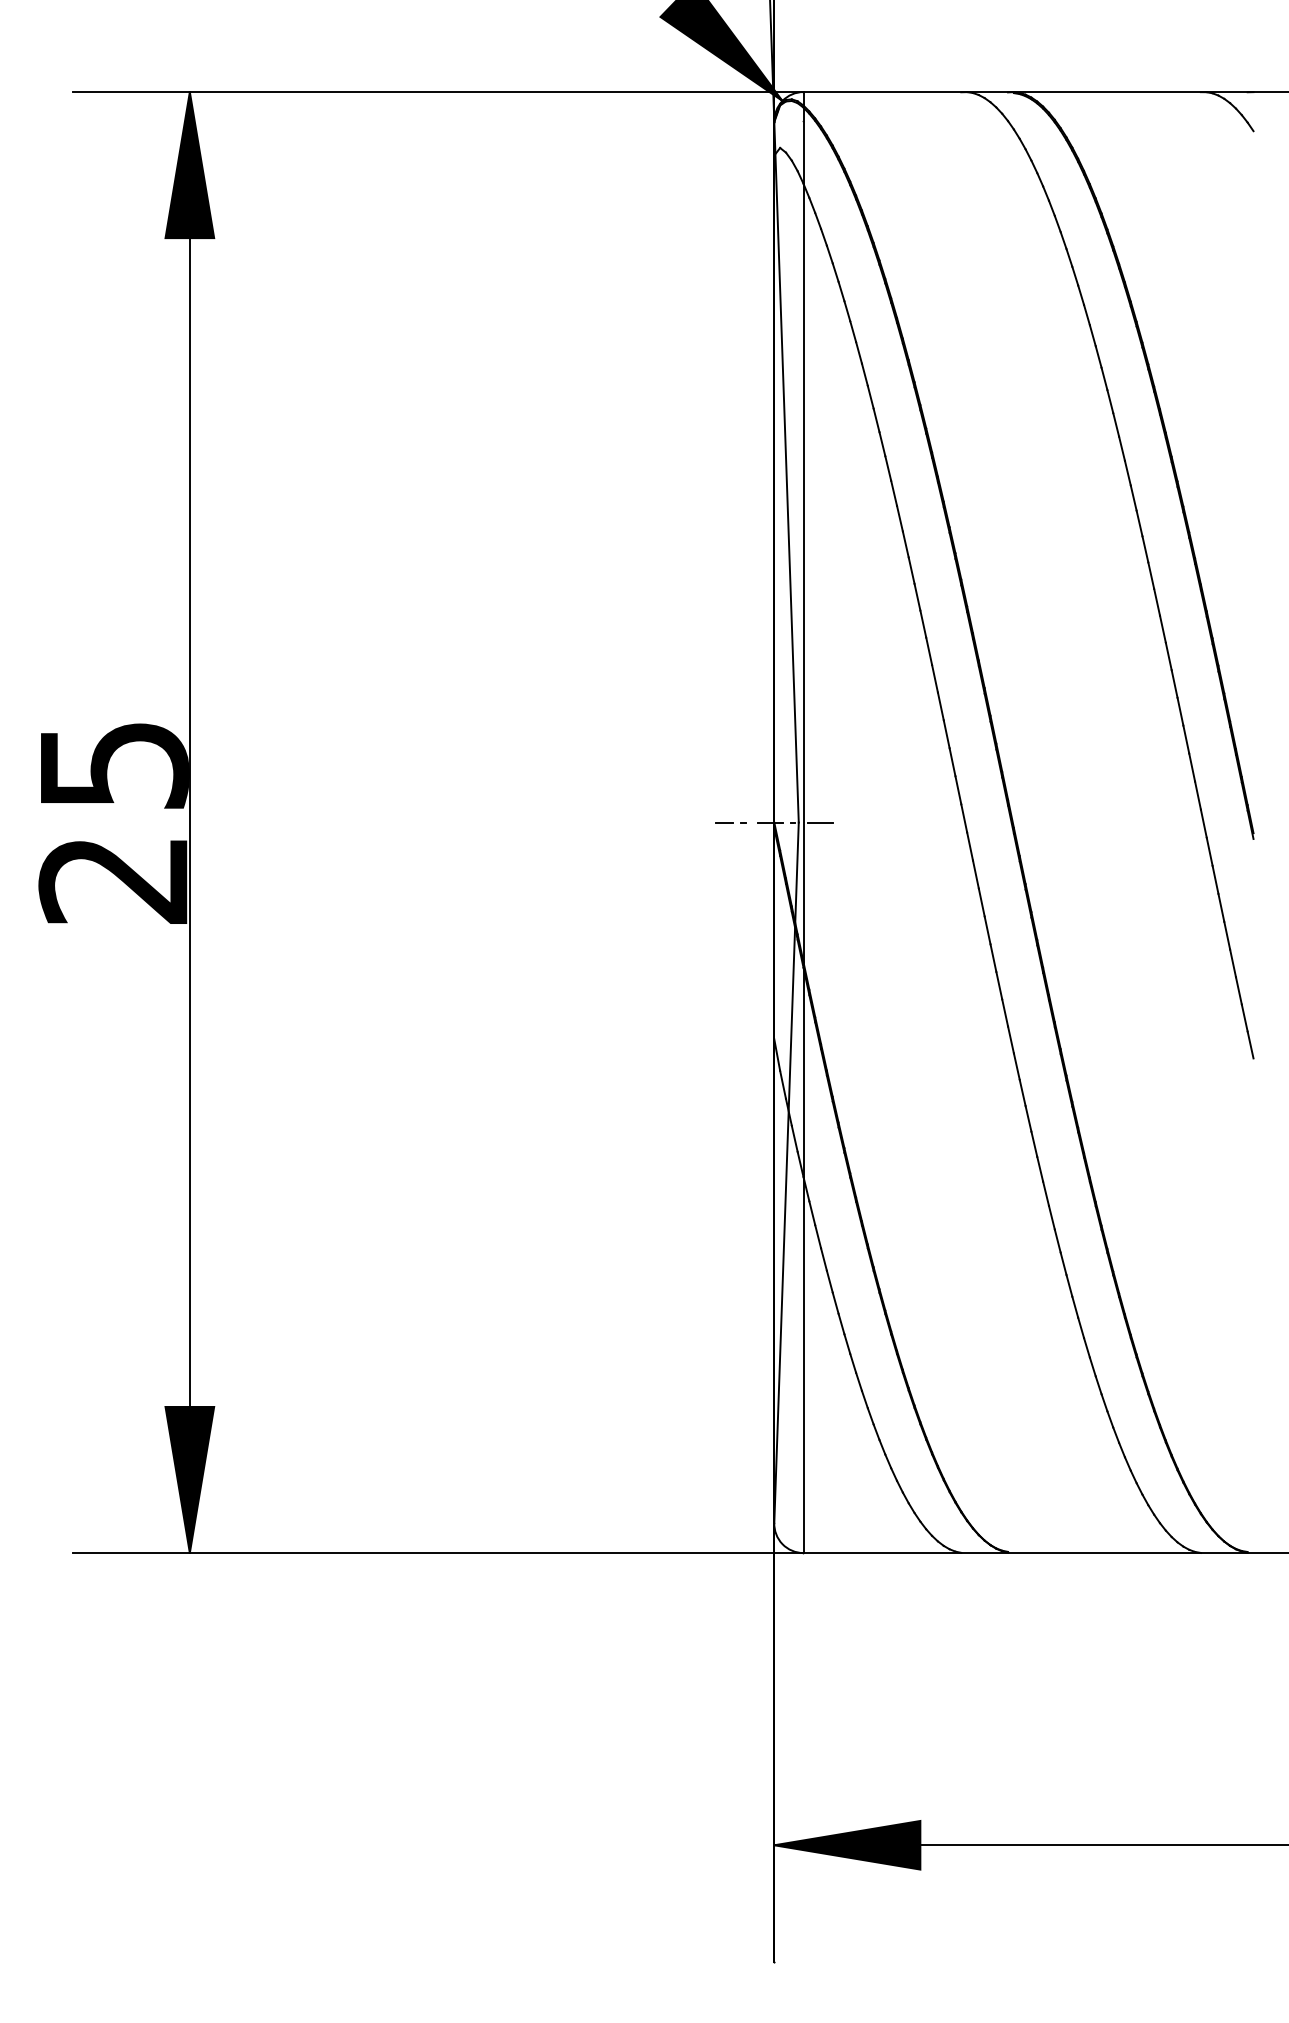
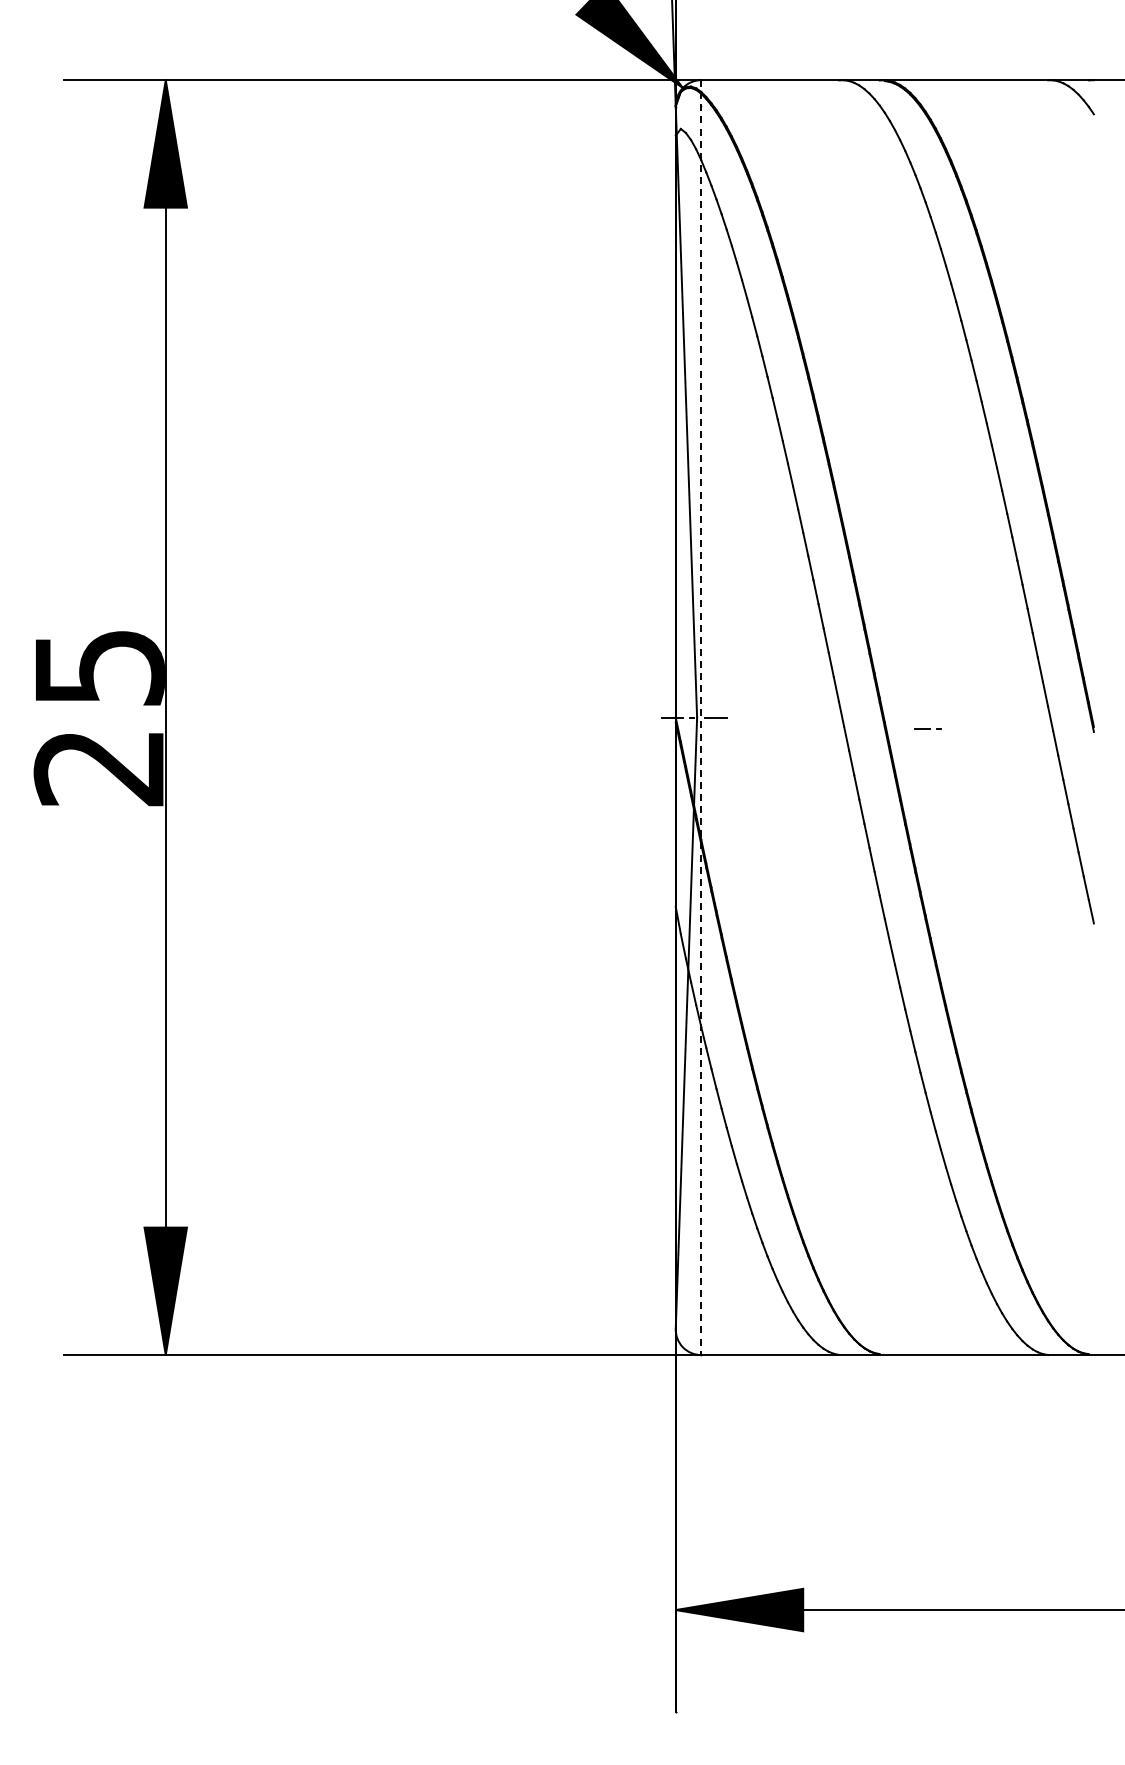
line: (730, 822) -> (927, 728), moved
line: (803, 823) -> (701, 718), solid -> dashed

